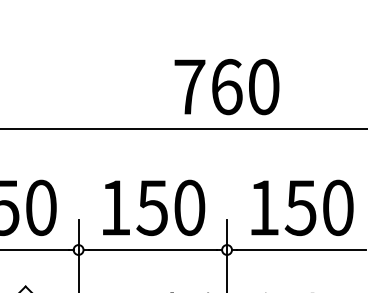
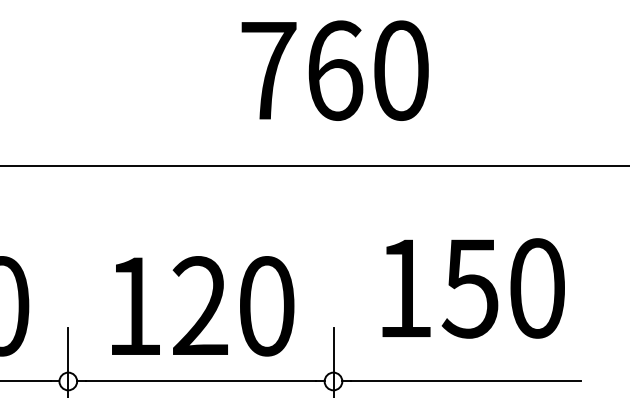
text: (226, 87) -> (334, 71), moved
text: (151, 207) -> (198, 305), 150 -> 120
text: (302, 207) -> (473, 287), moved

